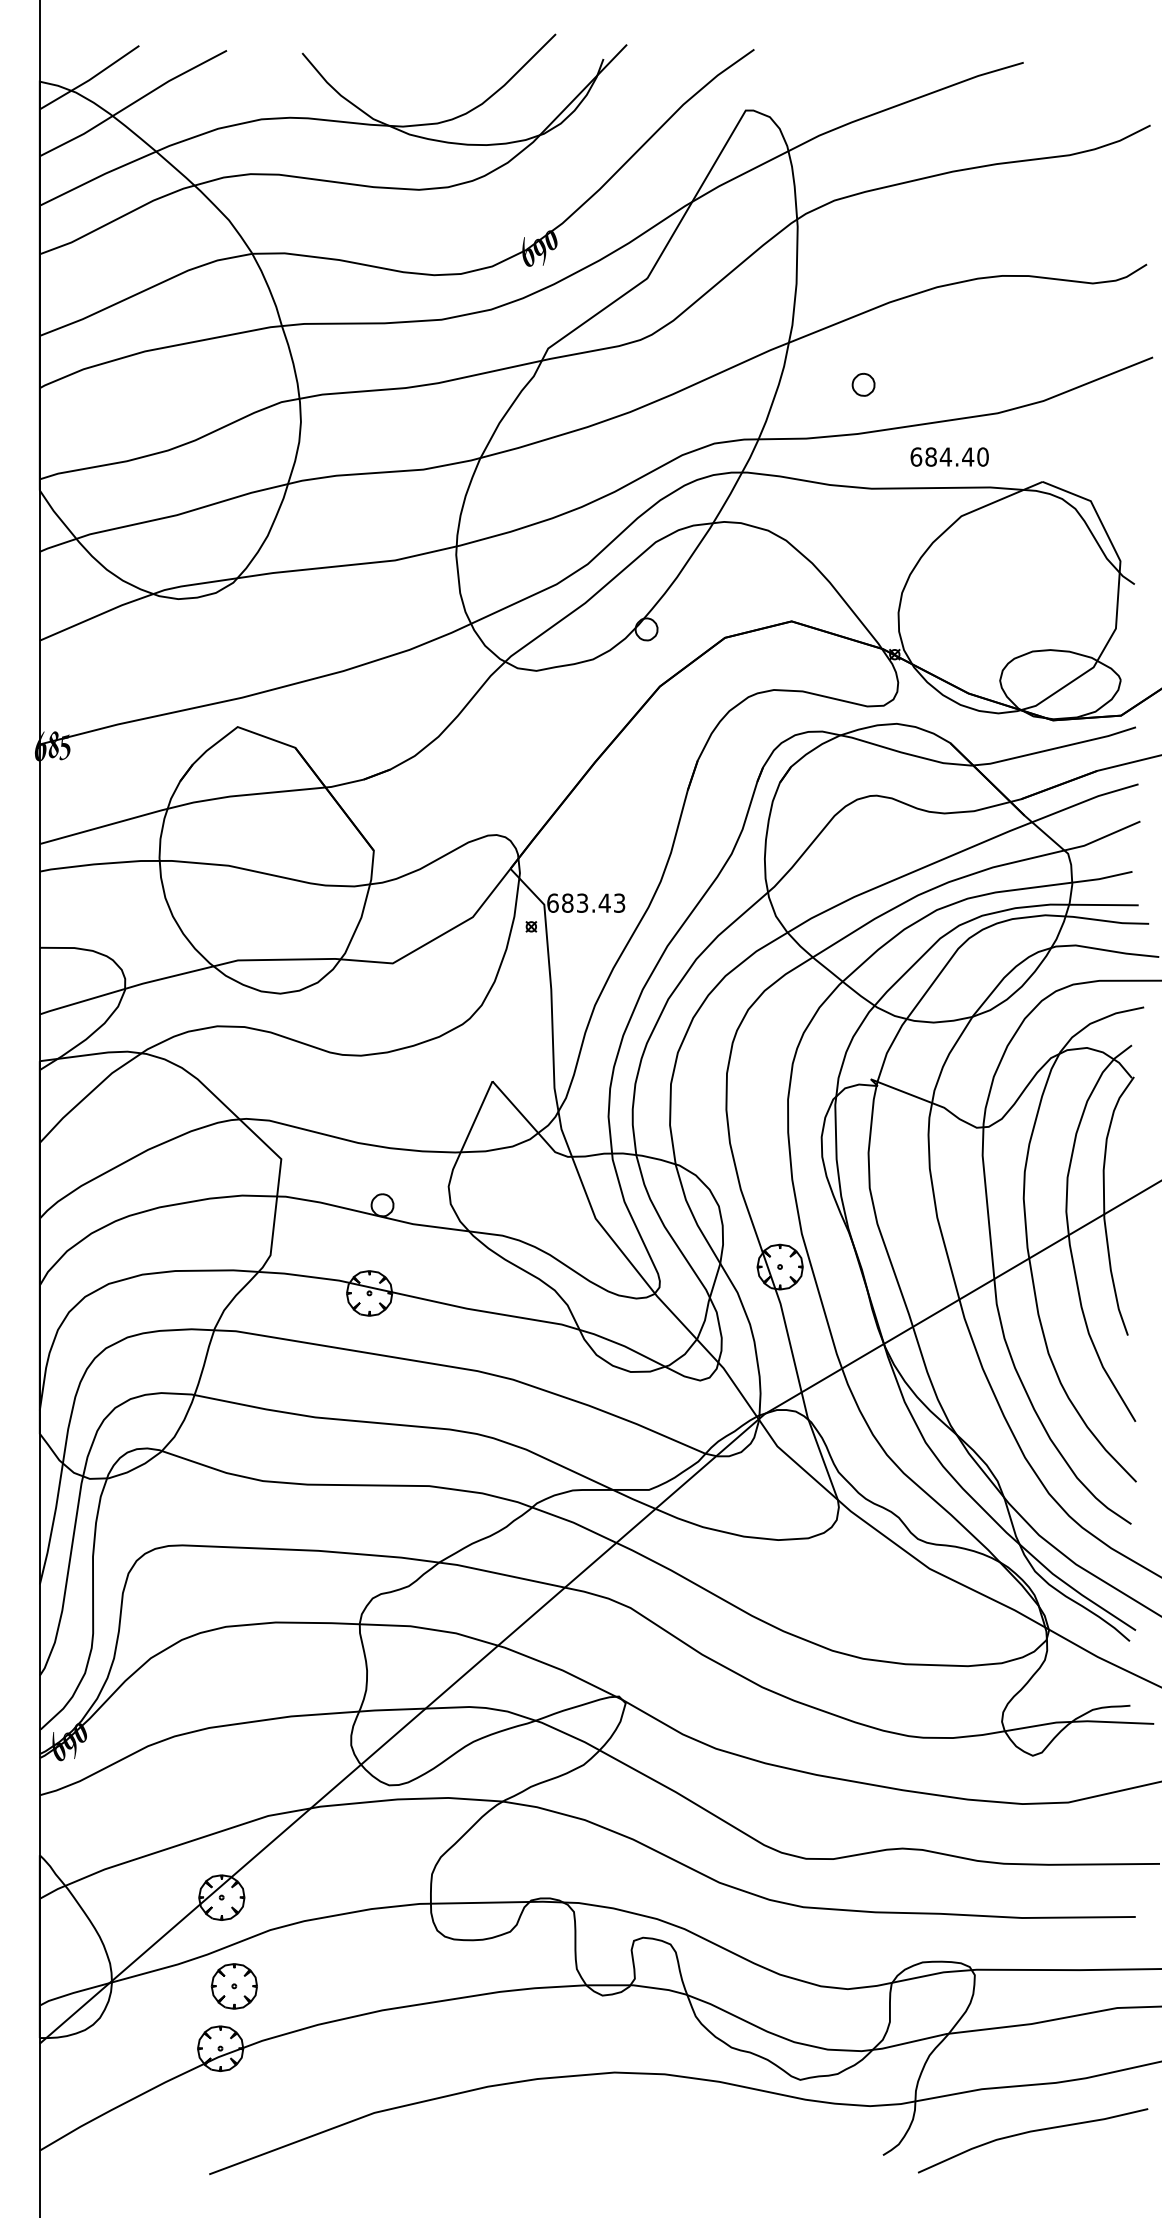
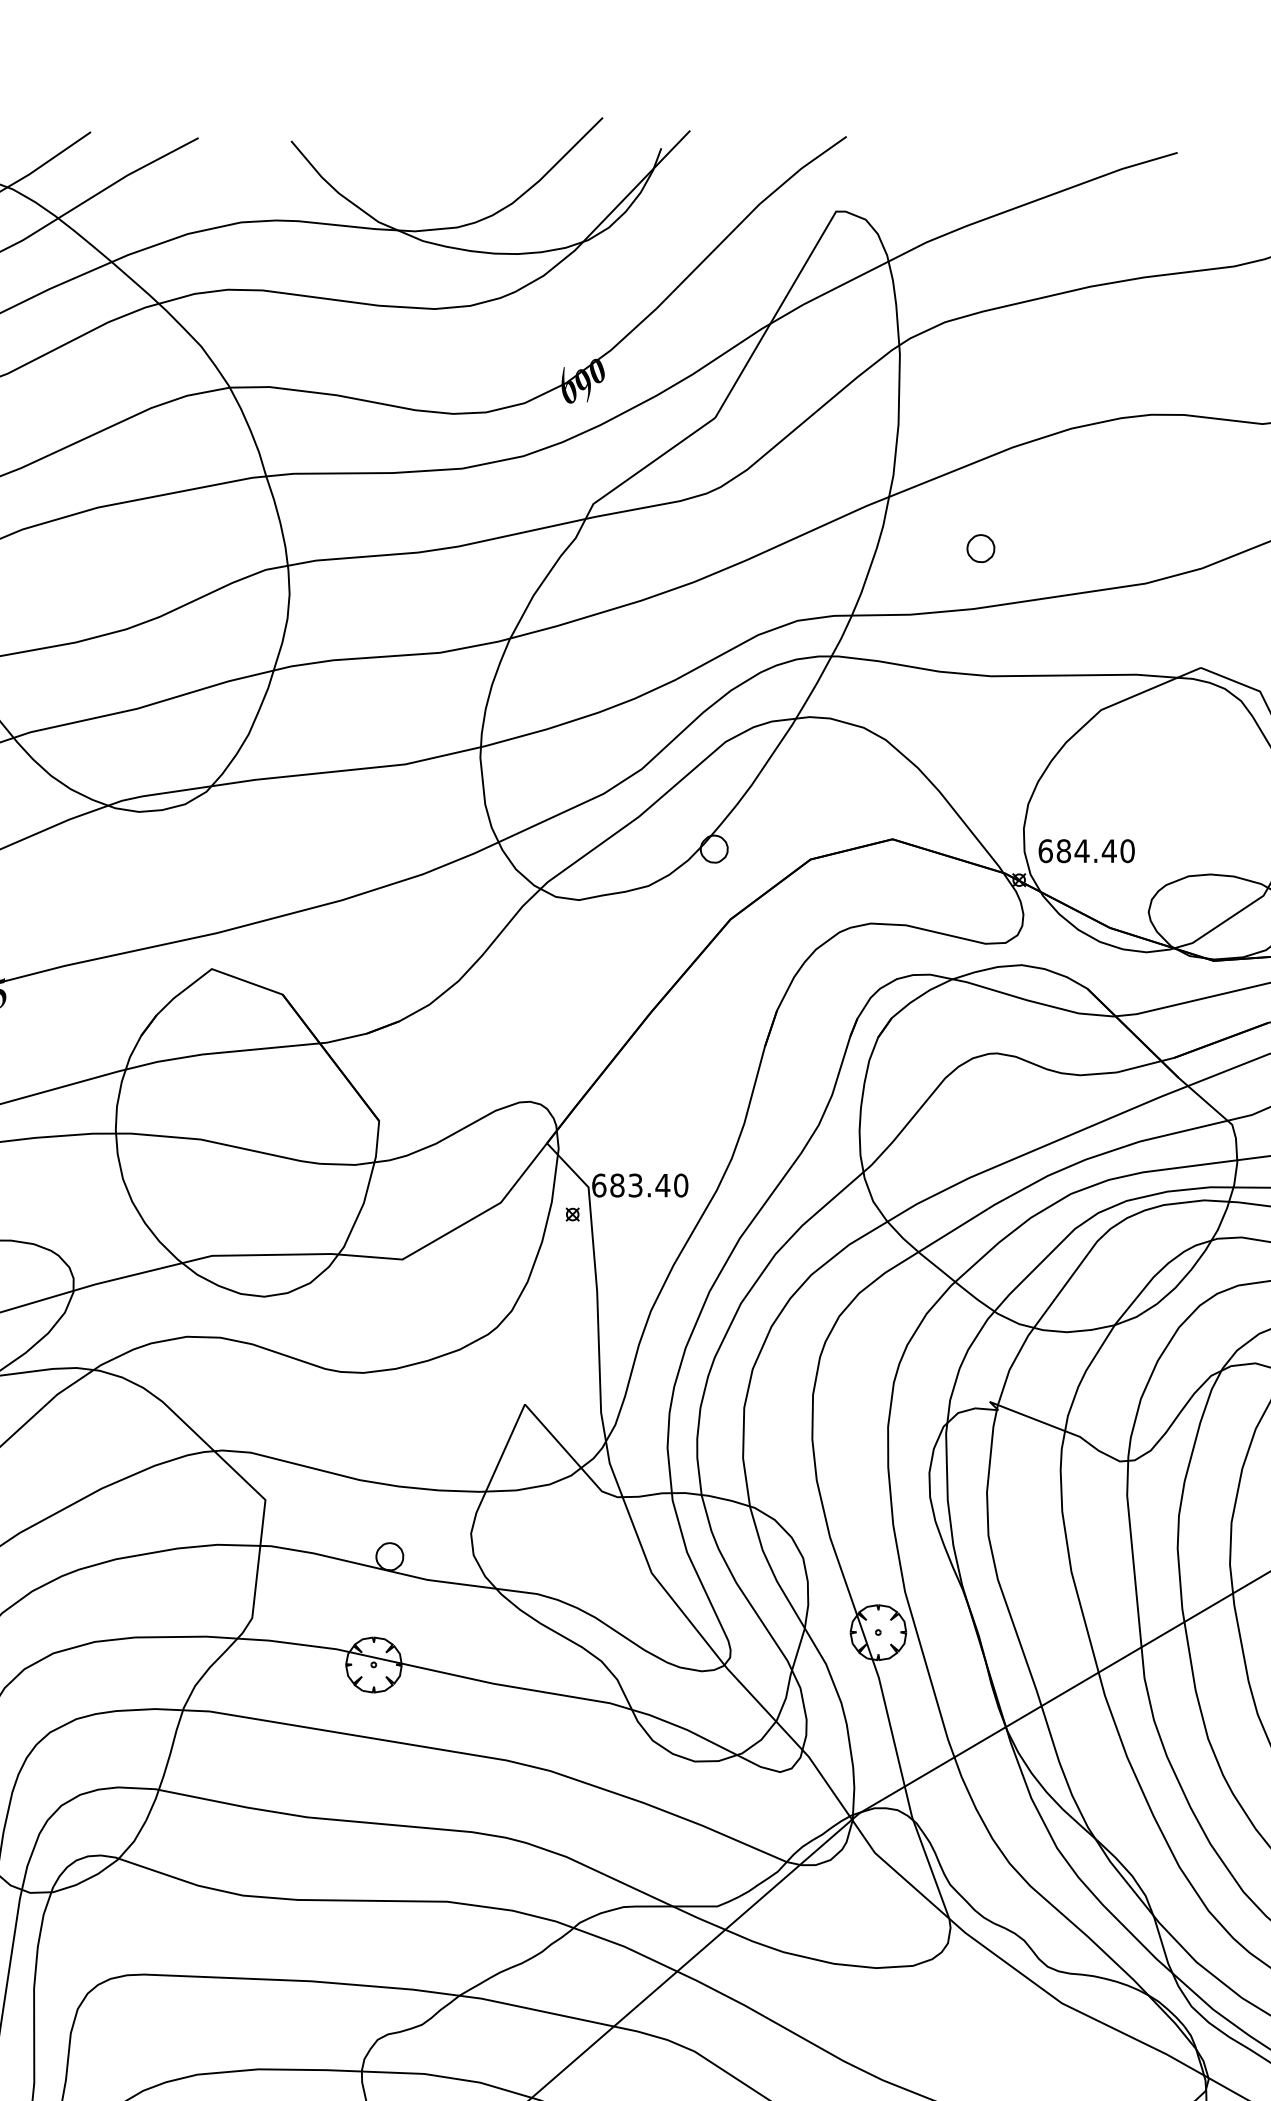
text: (949, 456) -> (1086, 850), moved
text: (619, 902) -> (680, 1184), 683.43 -> 683.40

